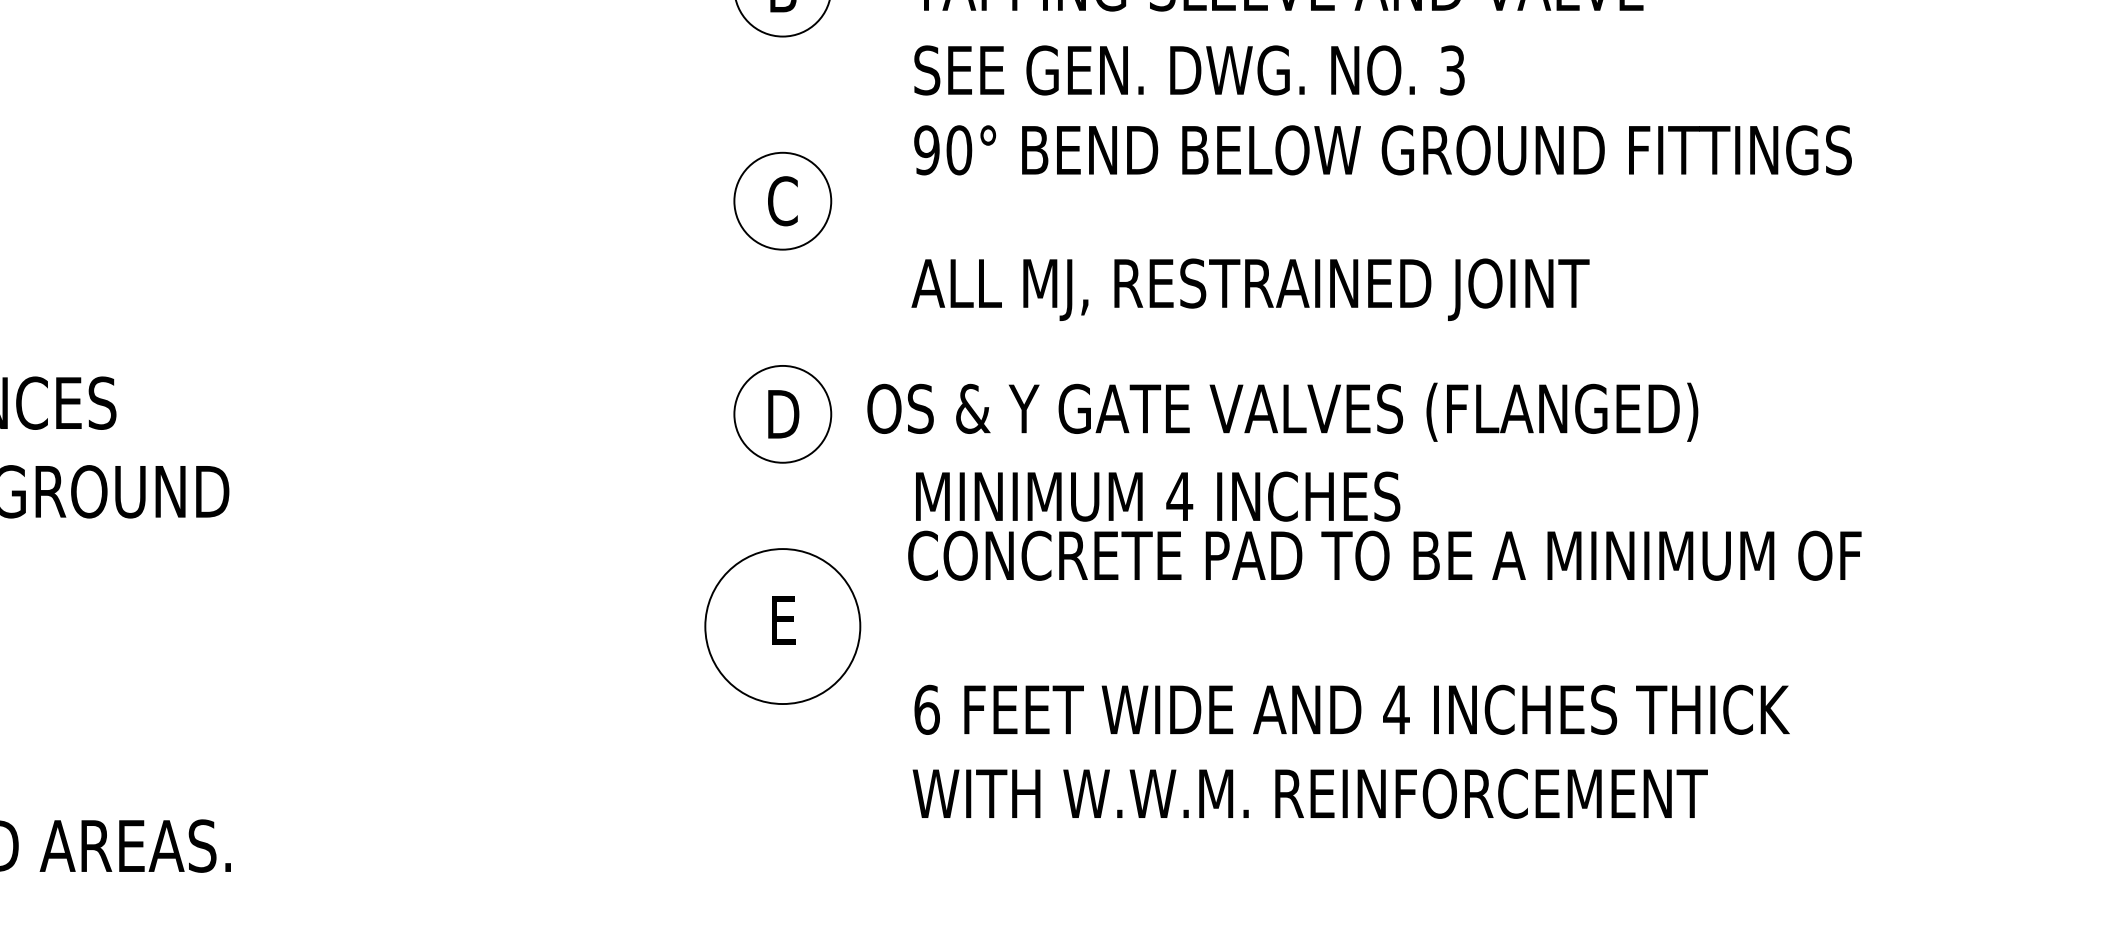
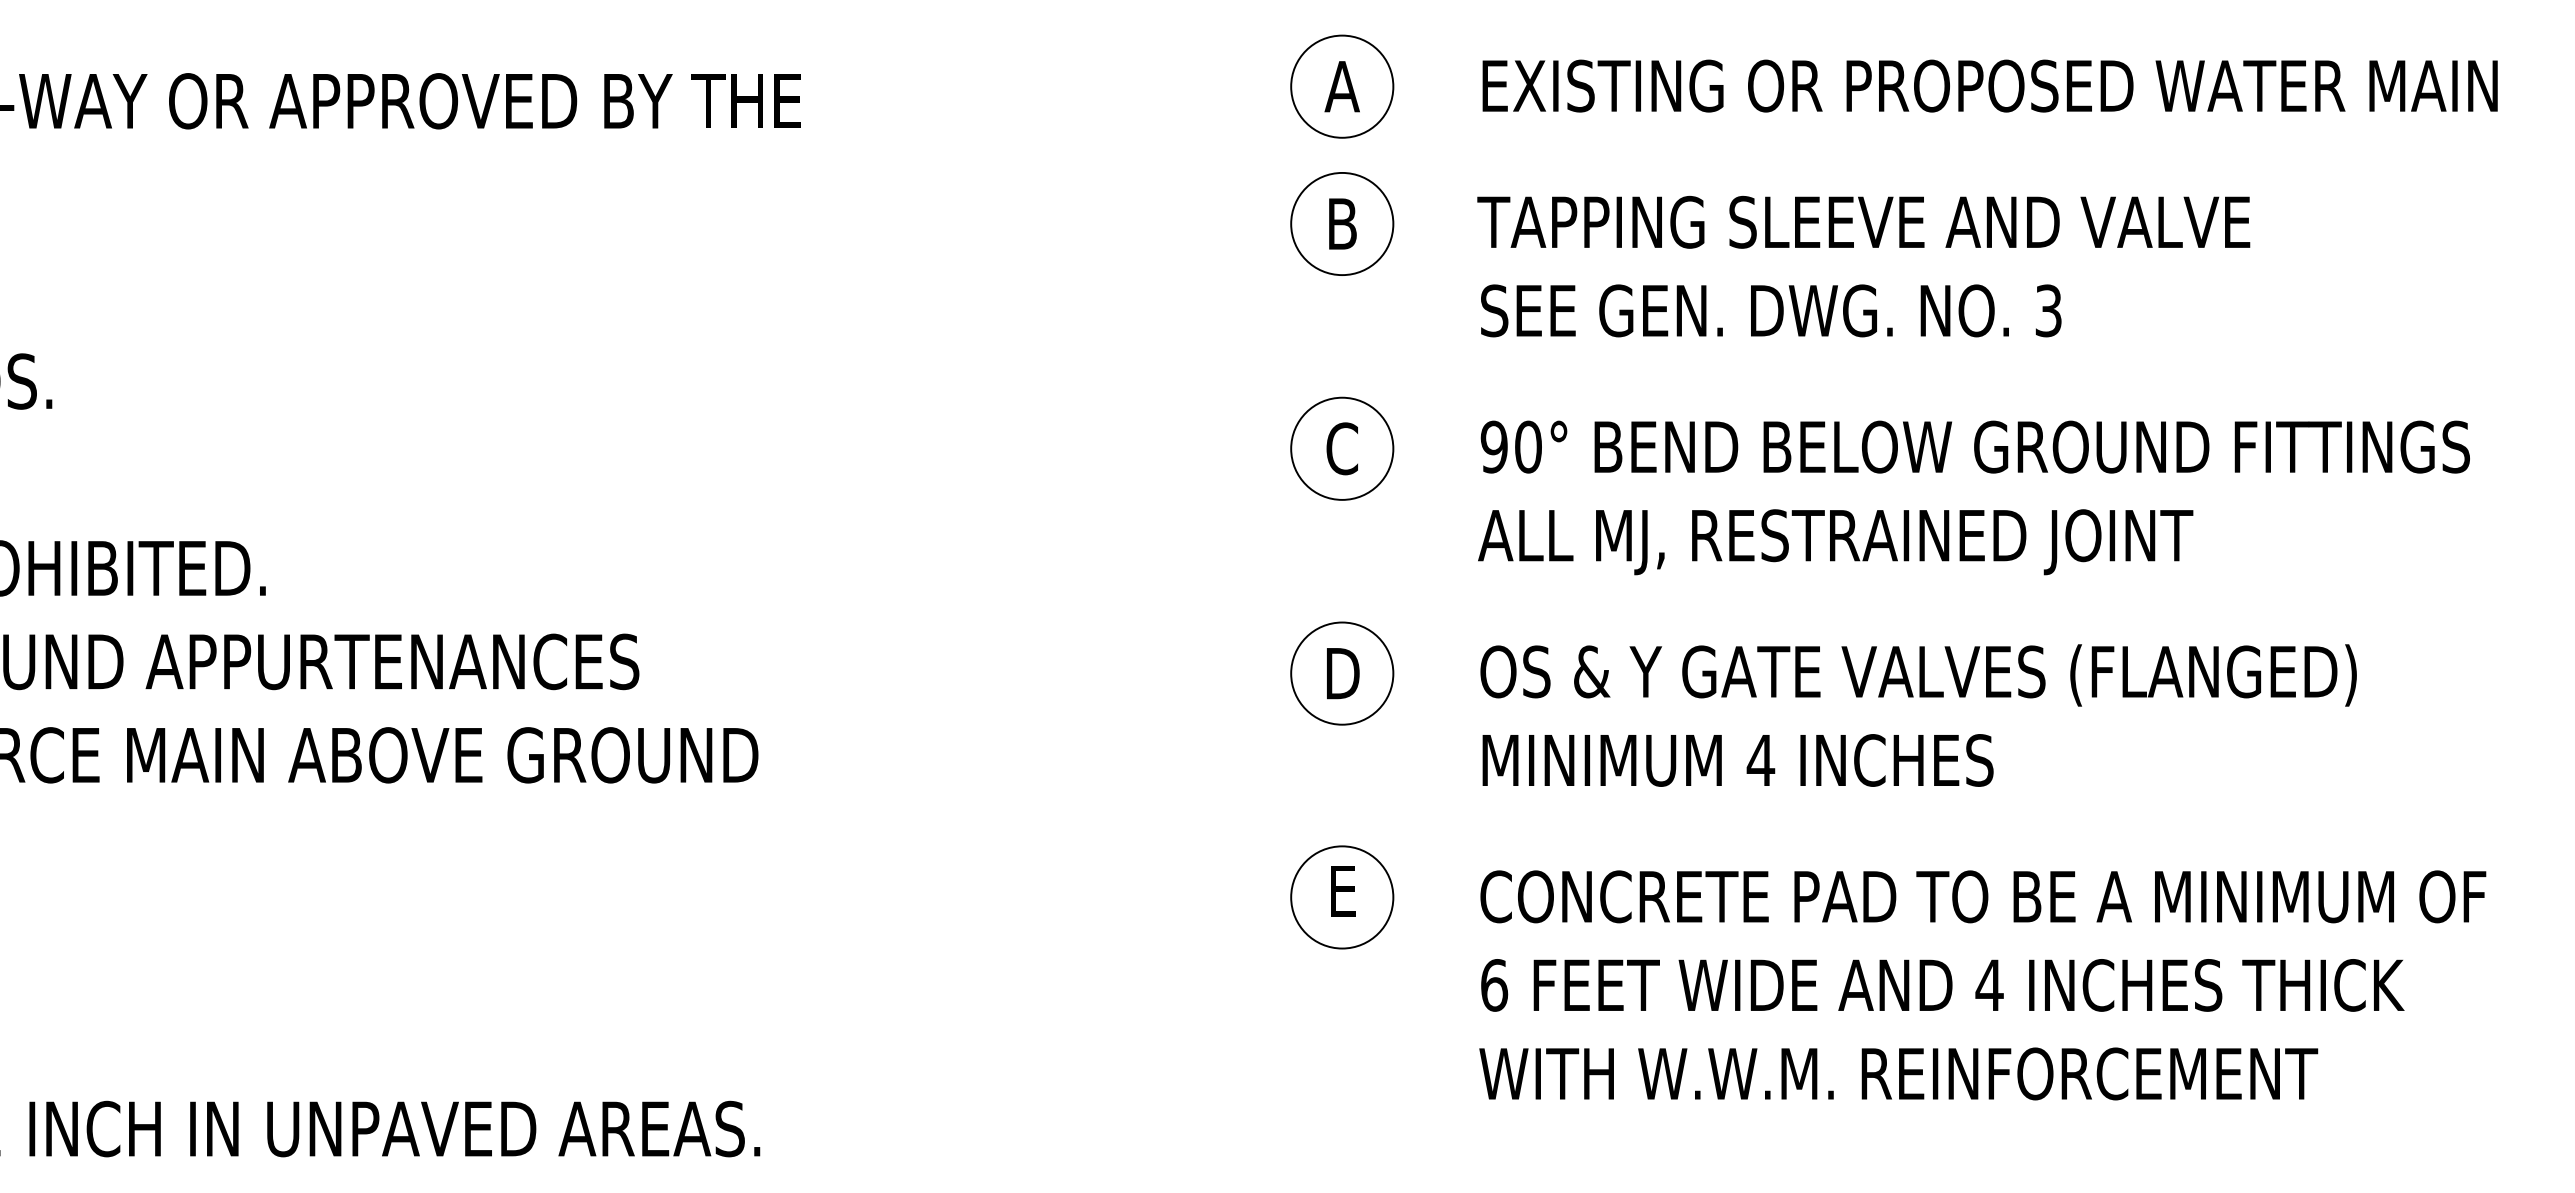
text: (1382, 149) -> (1974, 446), moved
text: (1282, 412) -> (1918, 675), moved
text: (1385, 555) -> (1983, 896), moved
circle: (783, 626) -> (1342, 897), size x0.62

